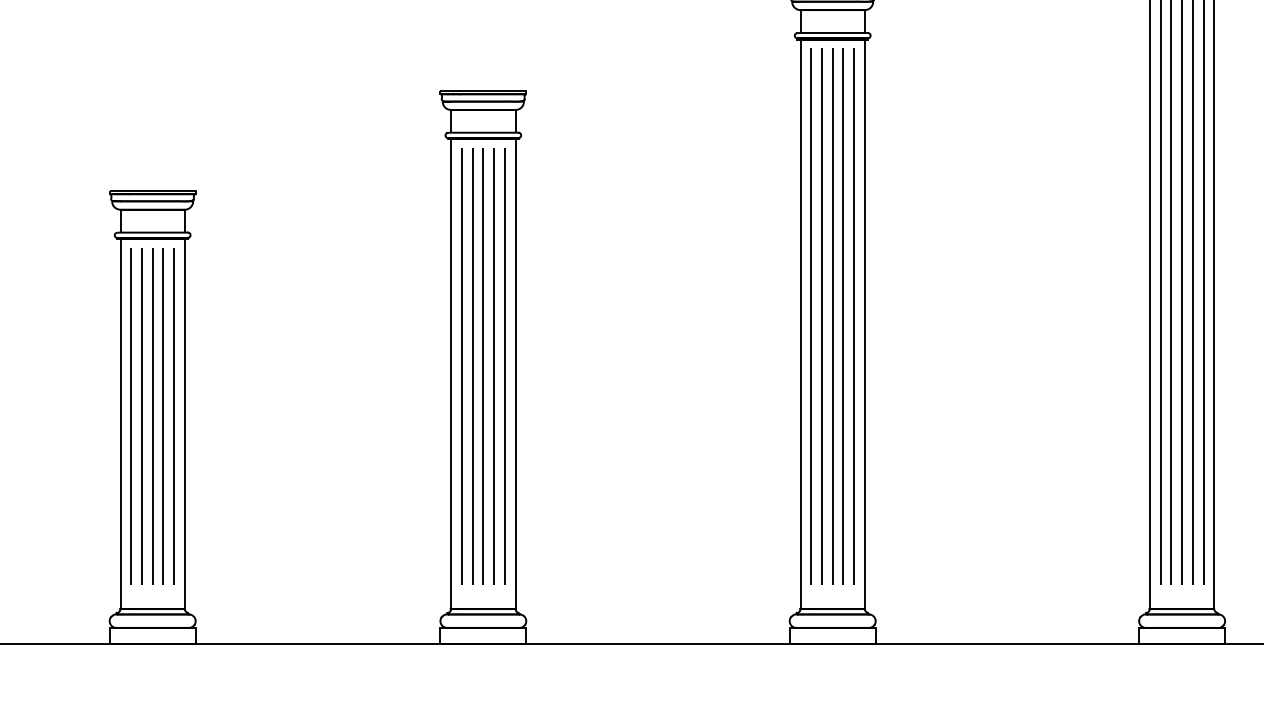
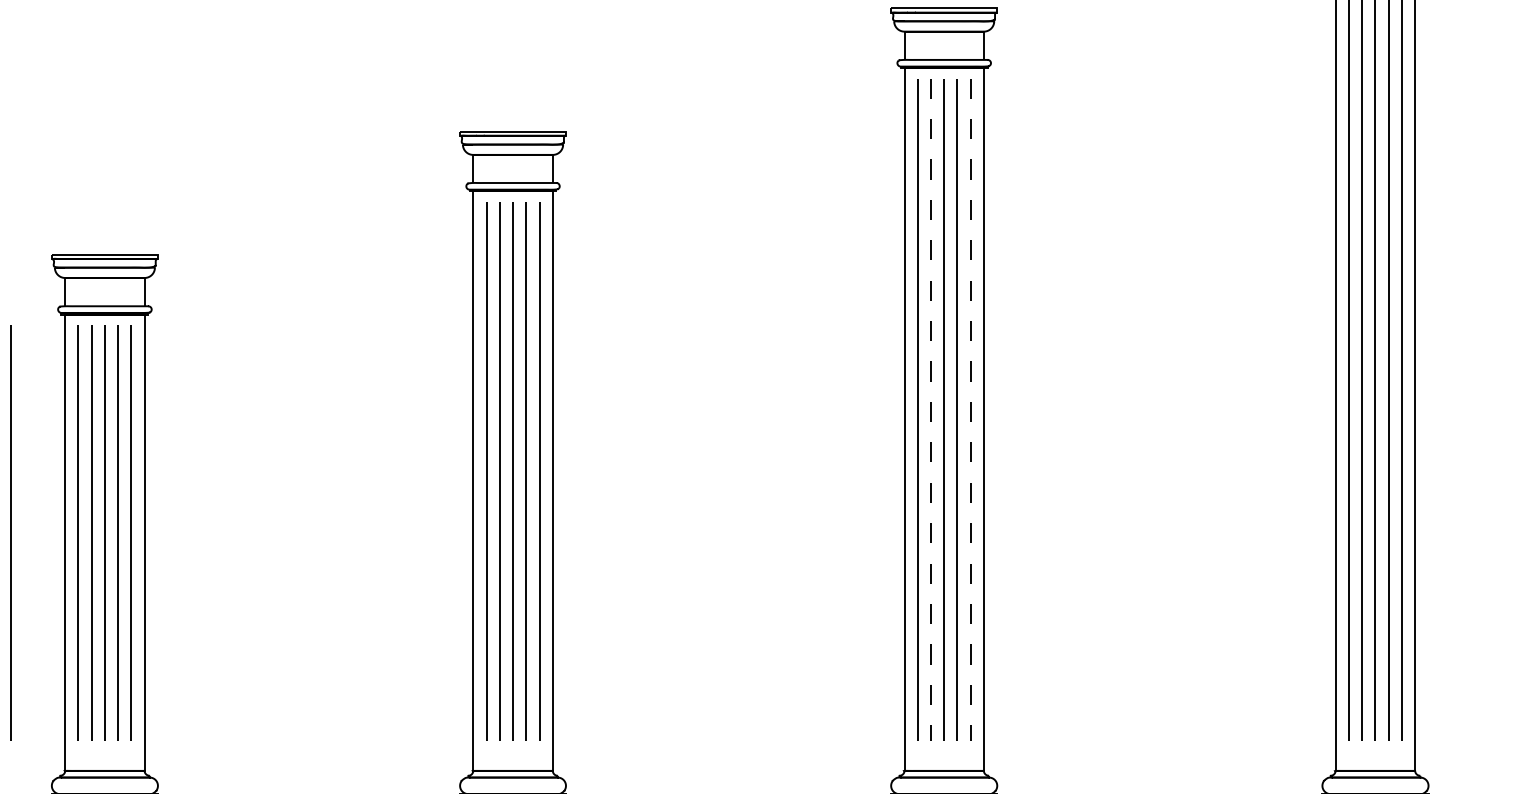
line: (821, 316) -> (930, 409), solid -> dashed
line: (854, 316) -> (971, 409), solid -> dashed
line: (76, 416) -> (10, 533), added

